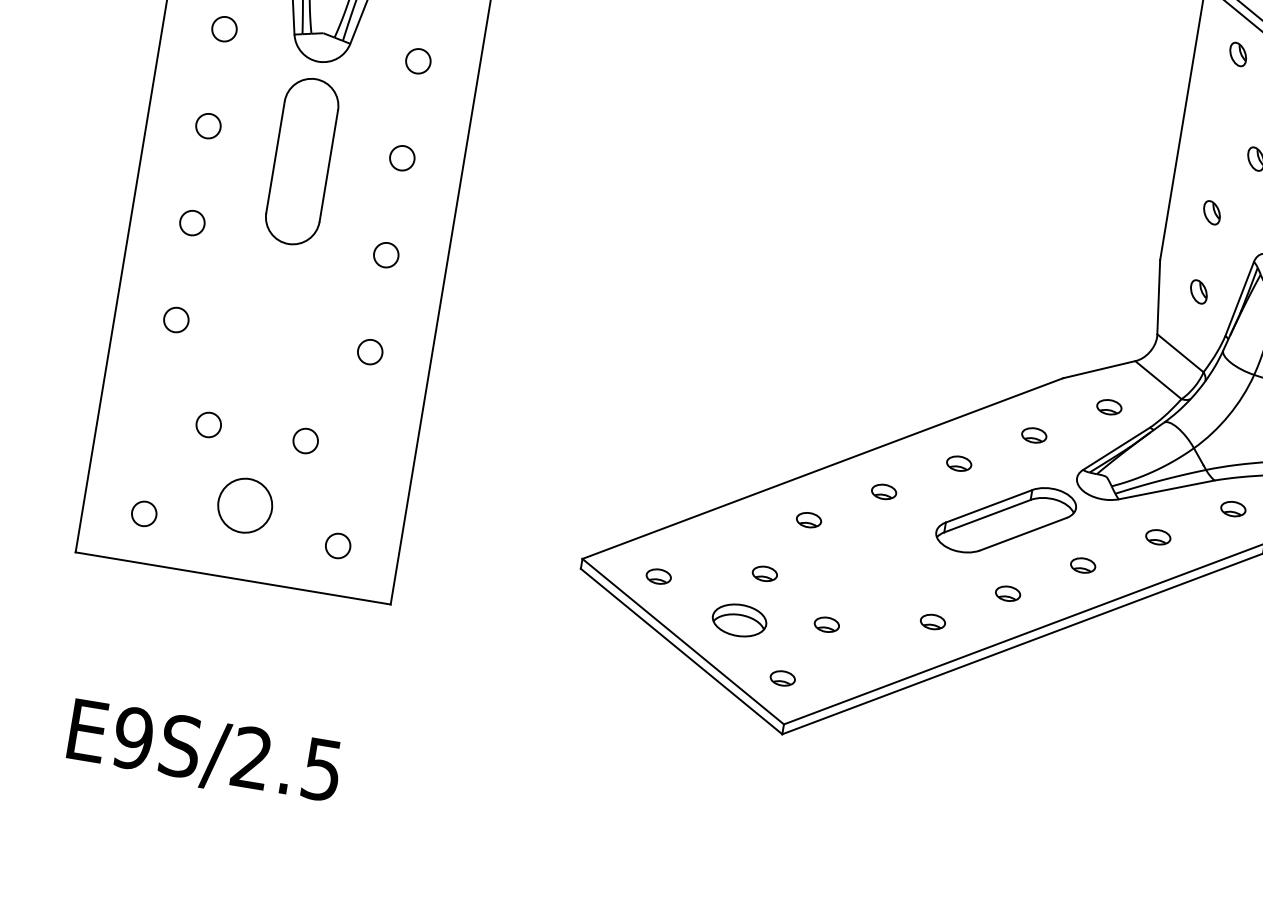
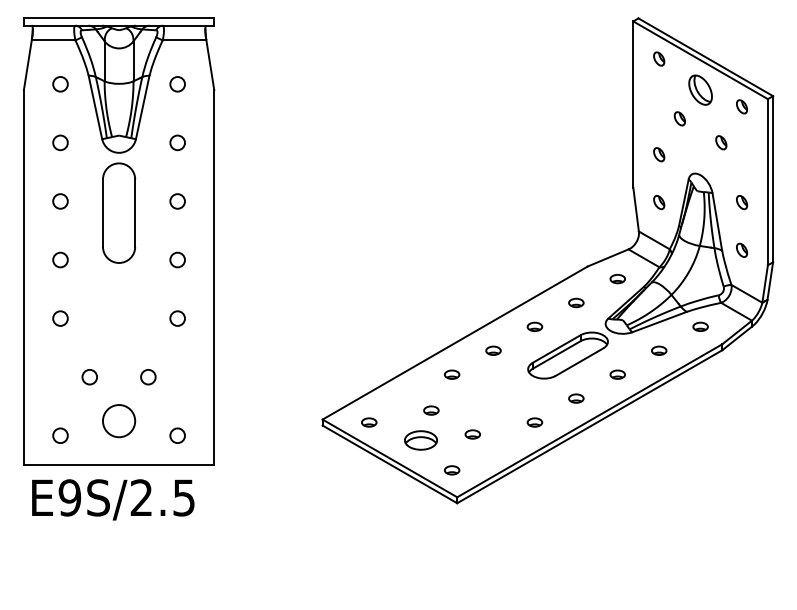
text: (204, 753) -> (113, 499), moved

